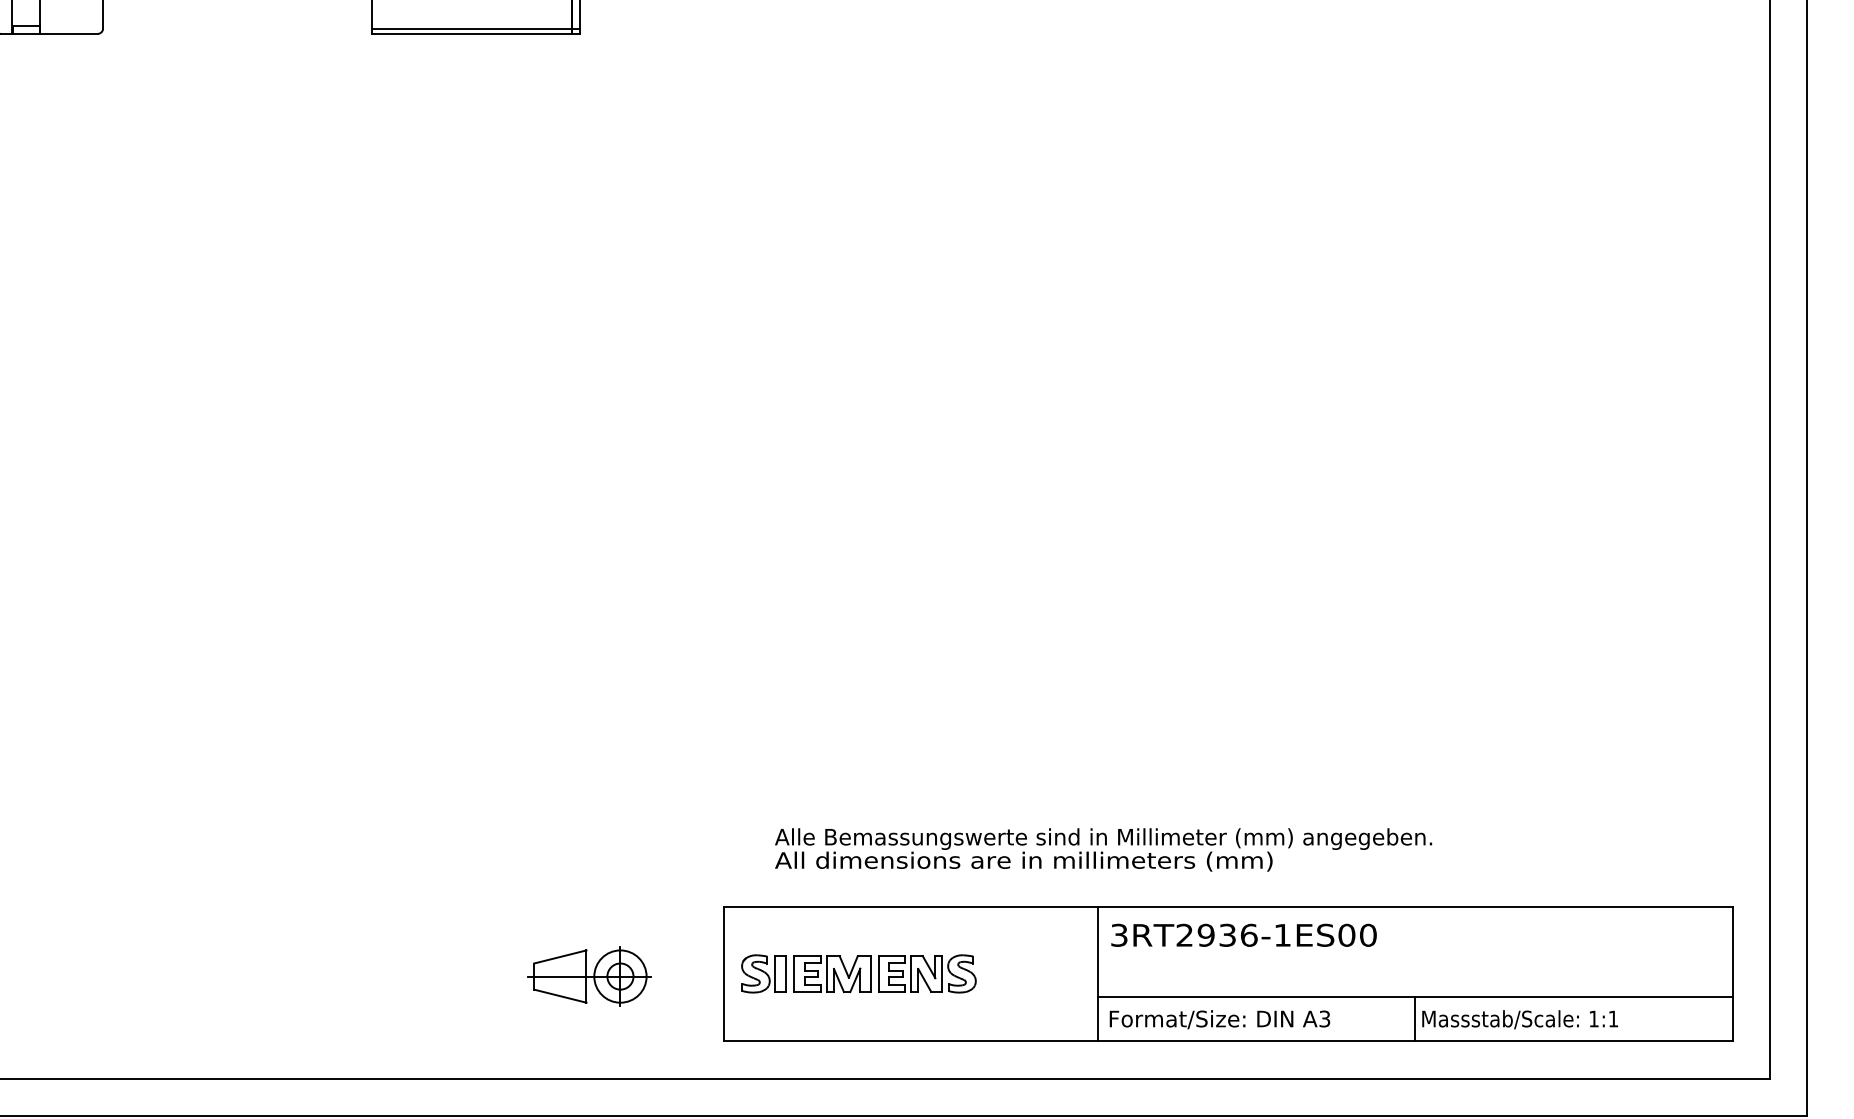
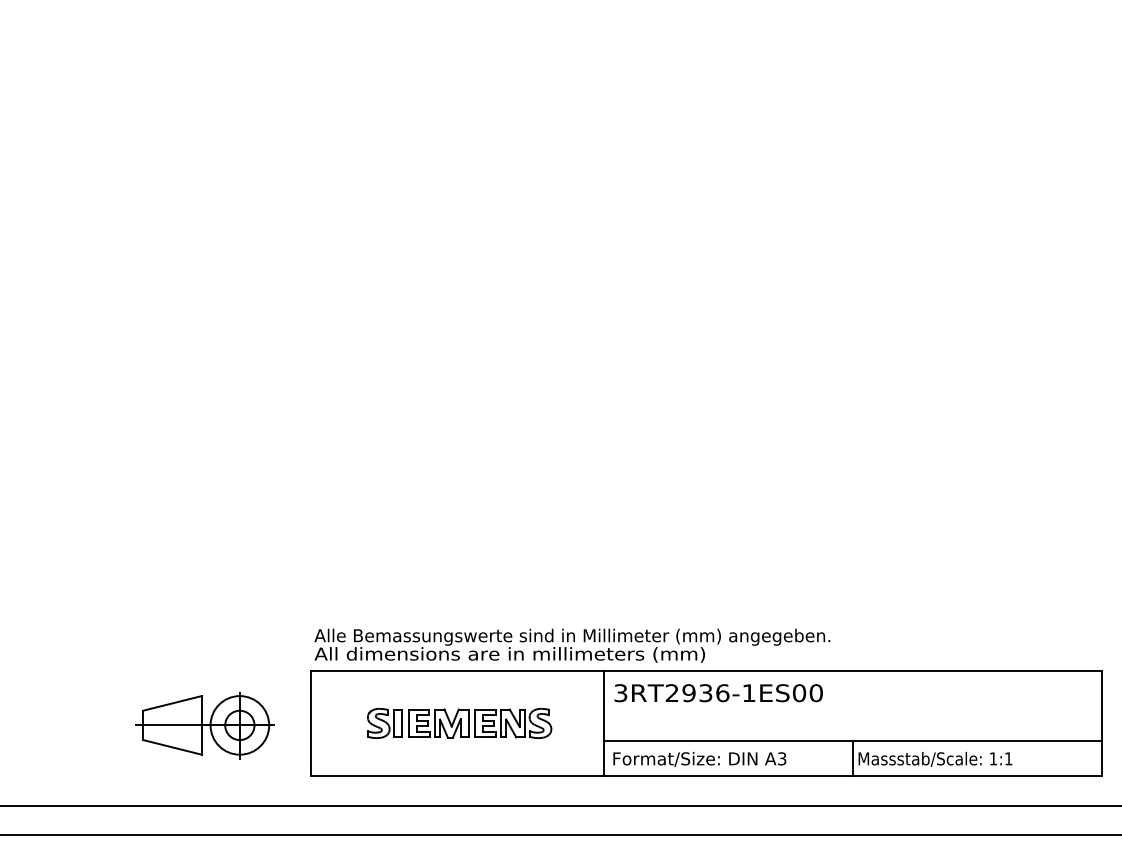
text: (1103, 849) -> (572, 645), moved
part: (858, 973) -> (459, 723), moved
part: (588, 976) -> (204, 725), size x1.43

